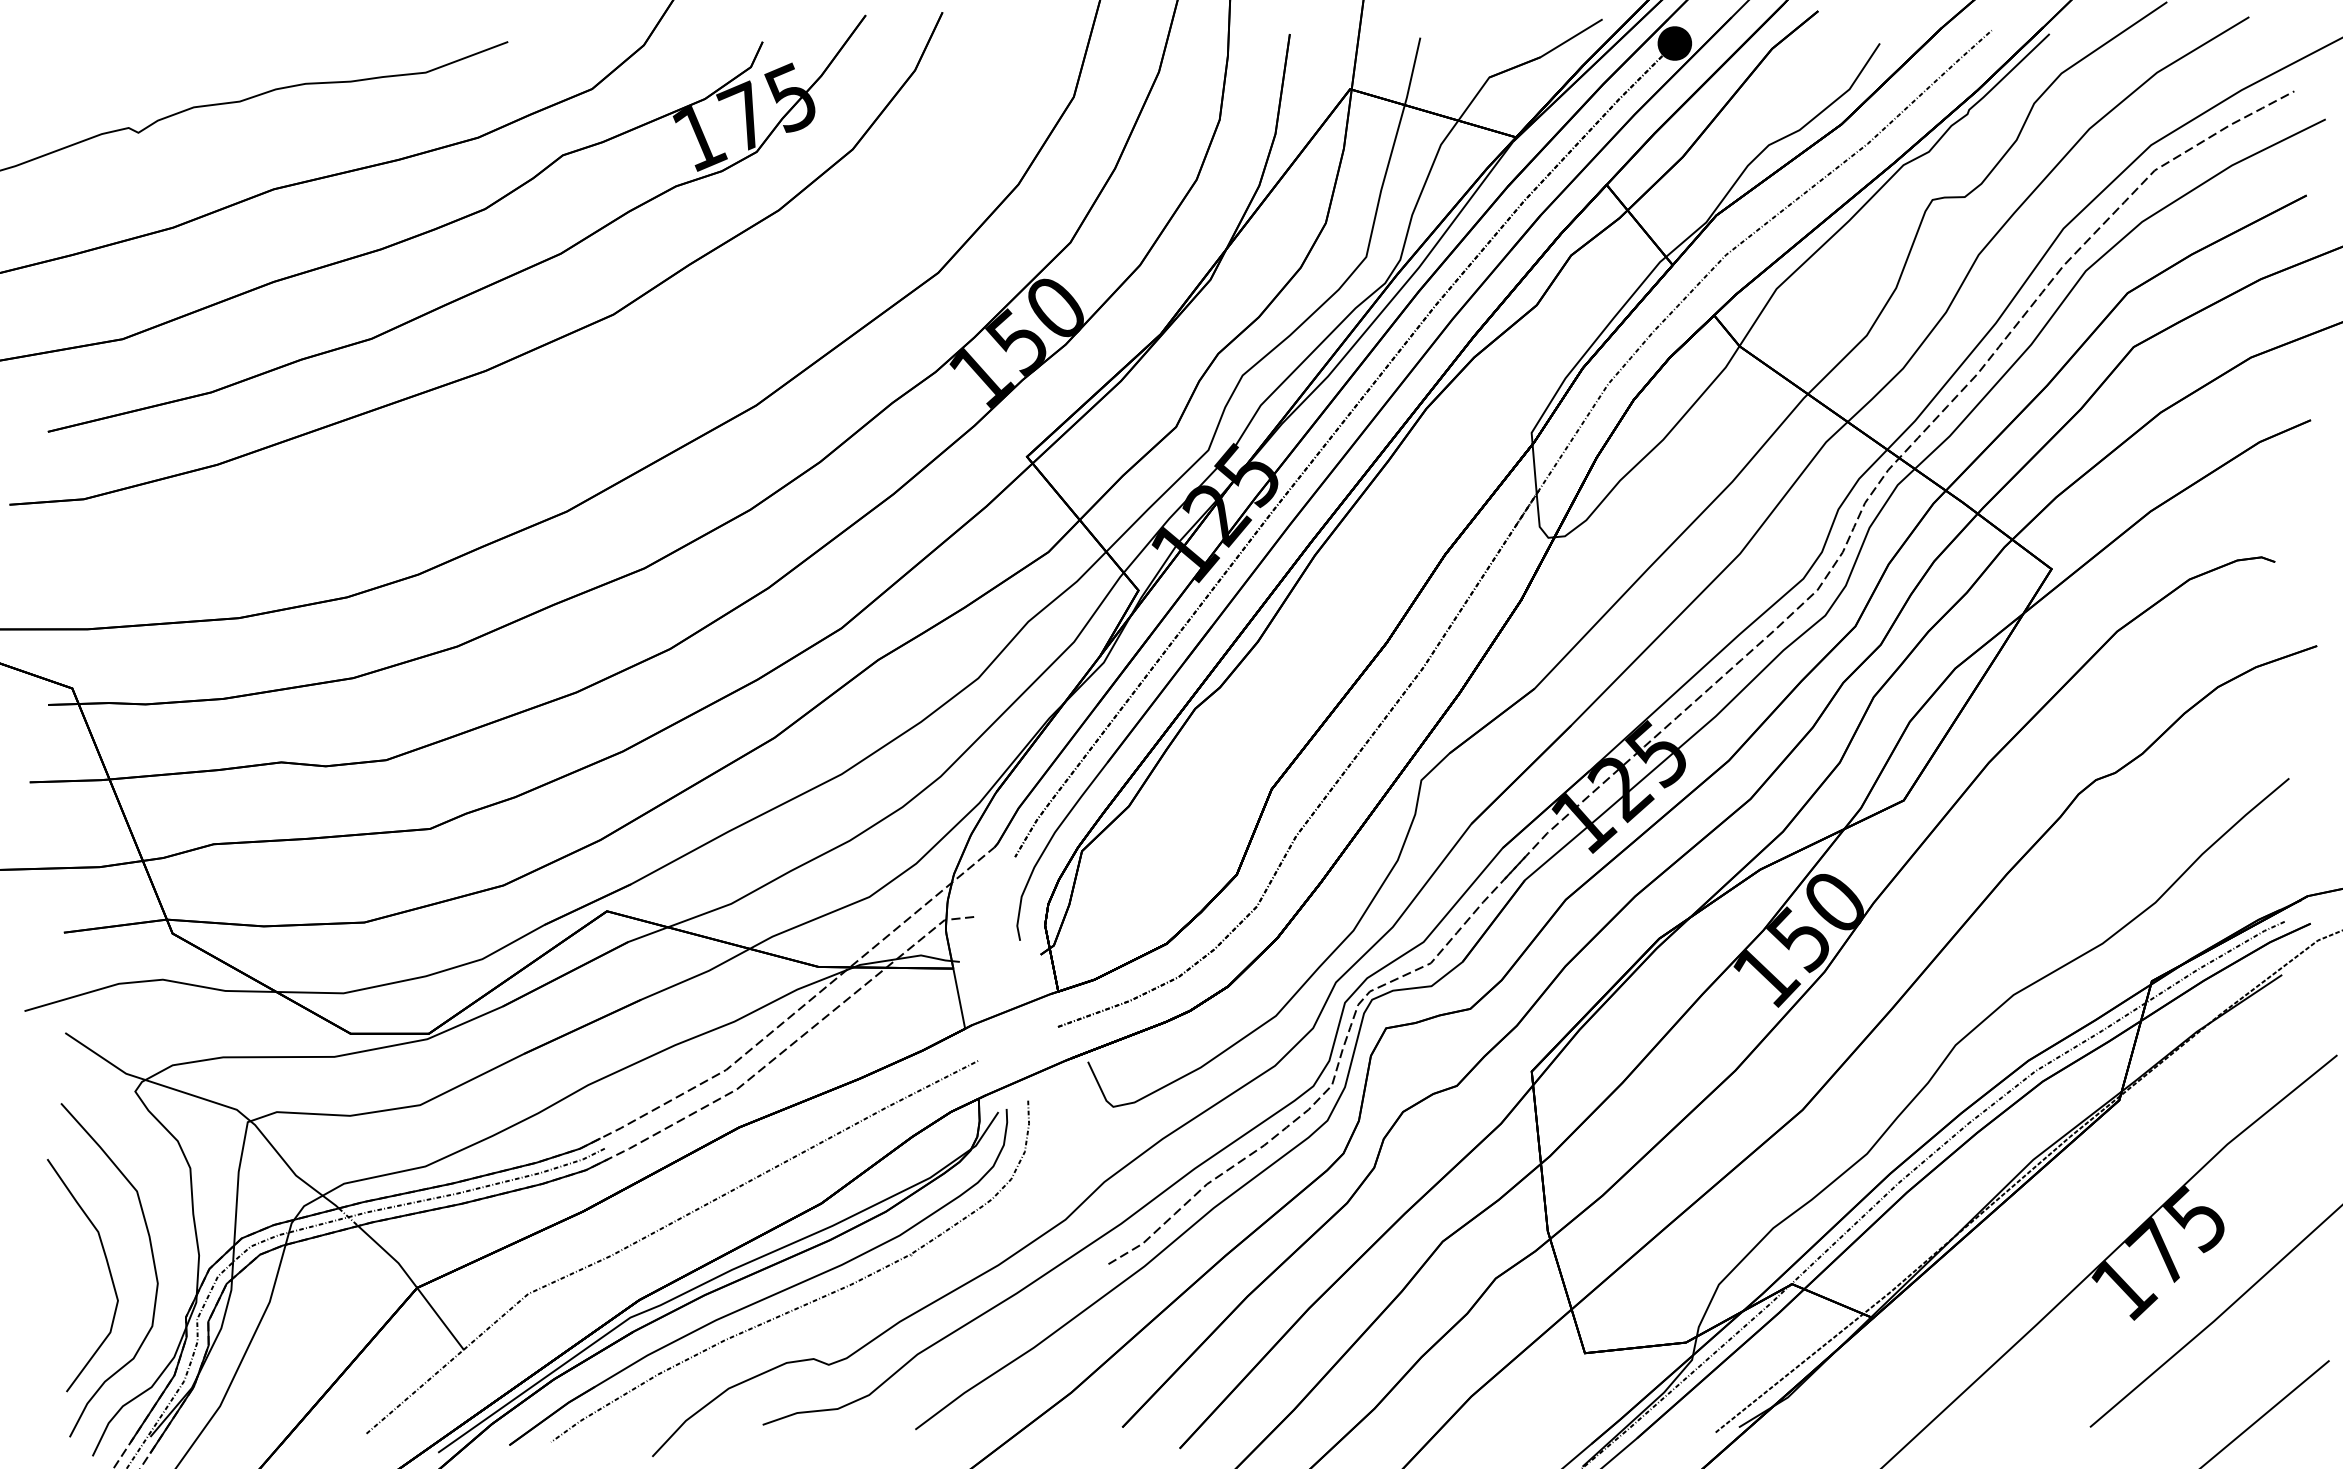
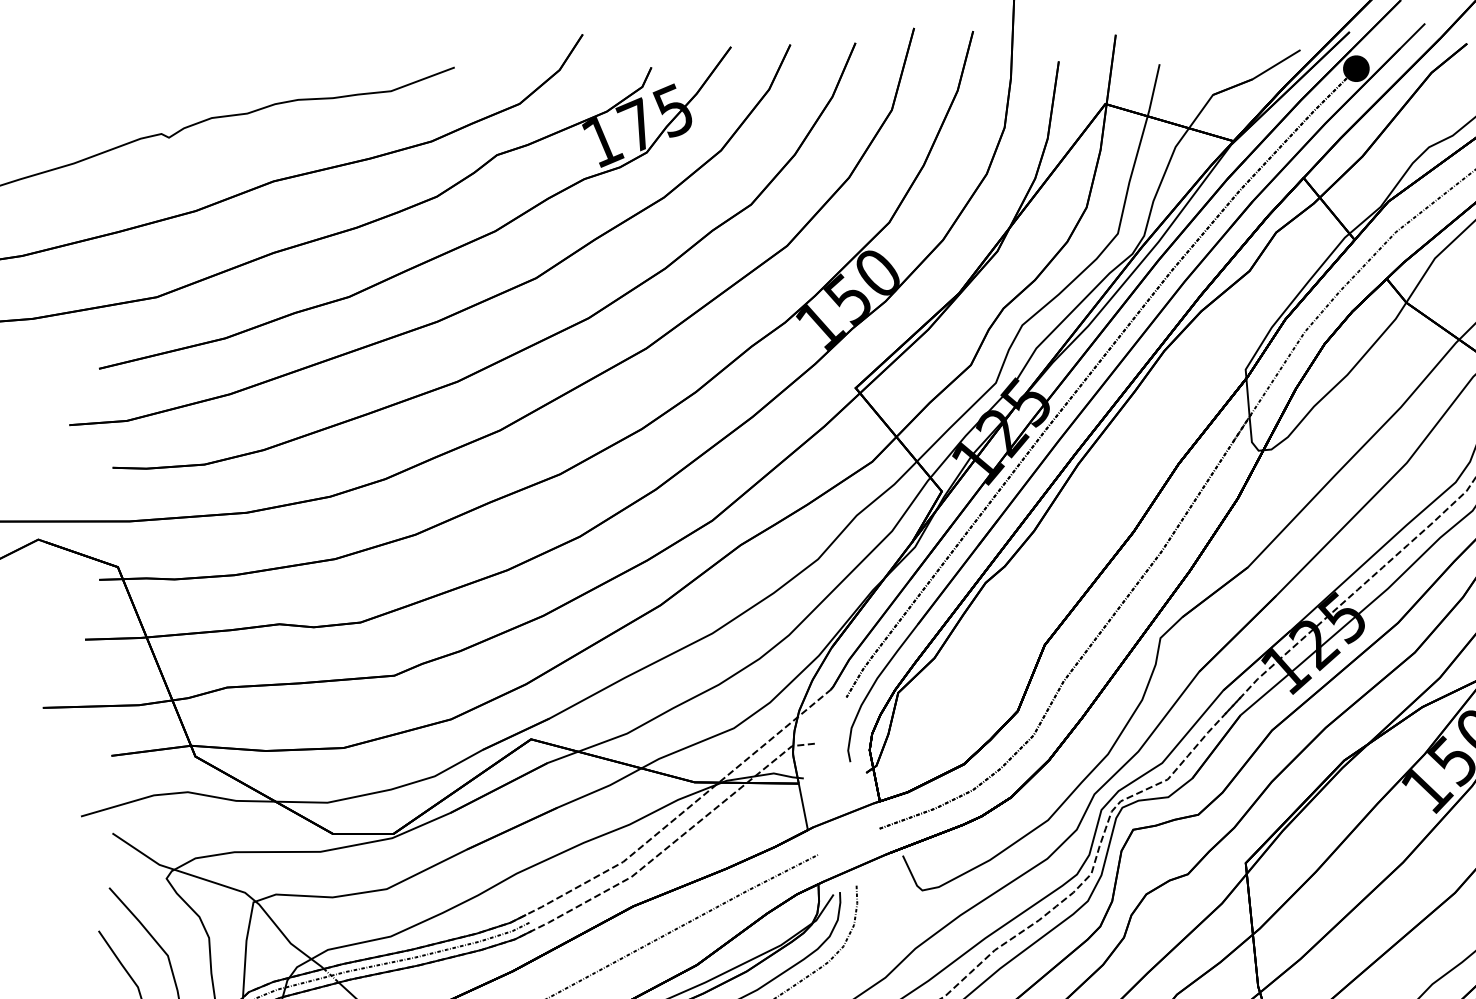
part: (597, 405) -> (523, 348), added

